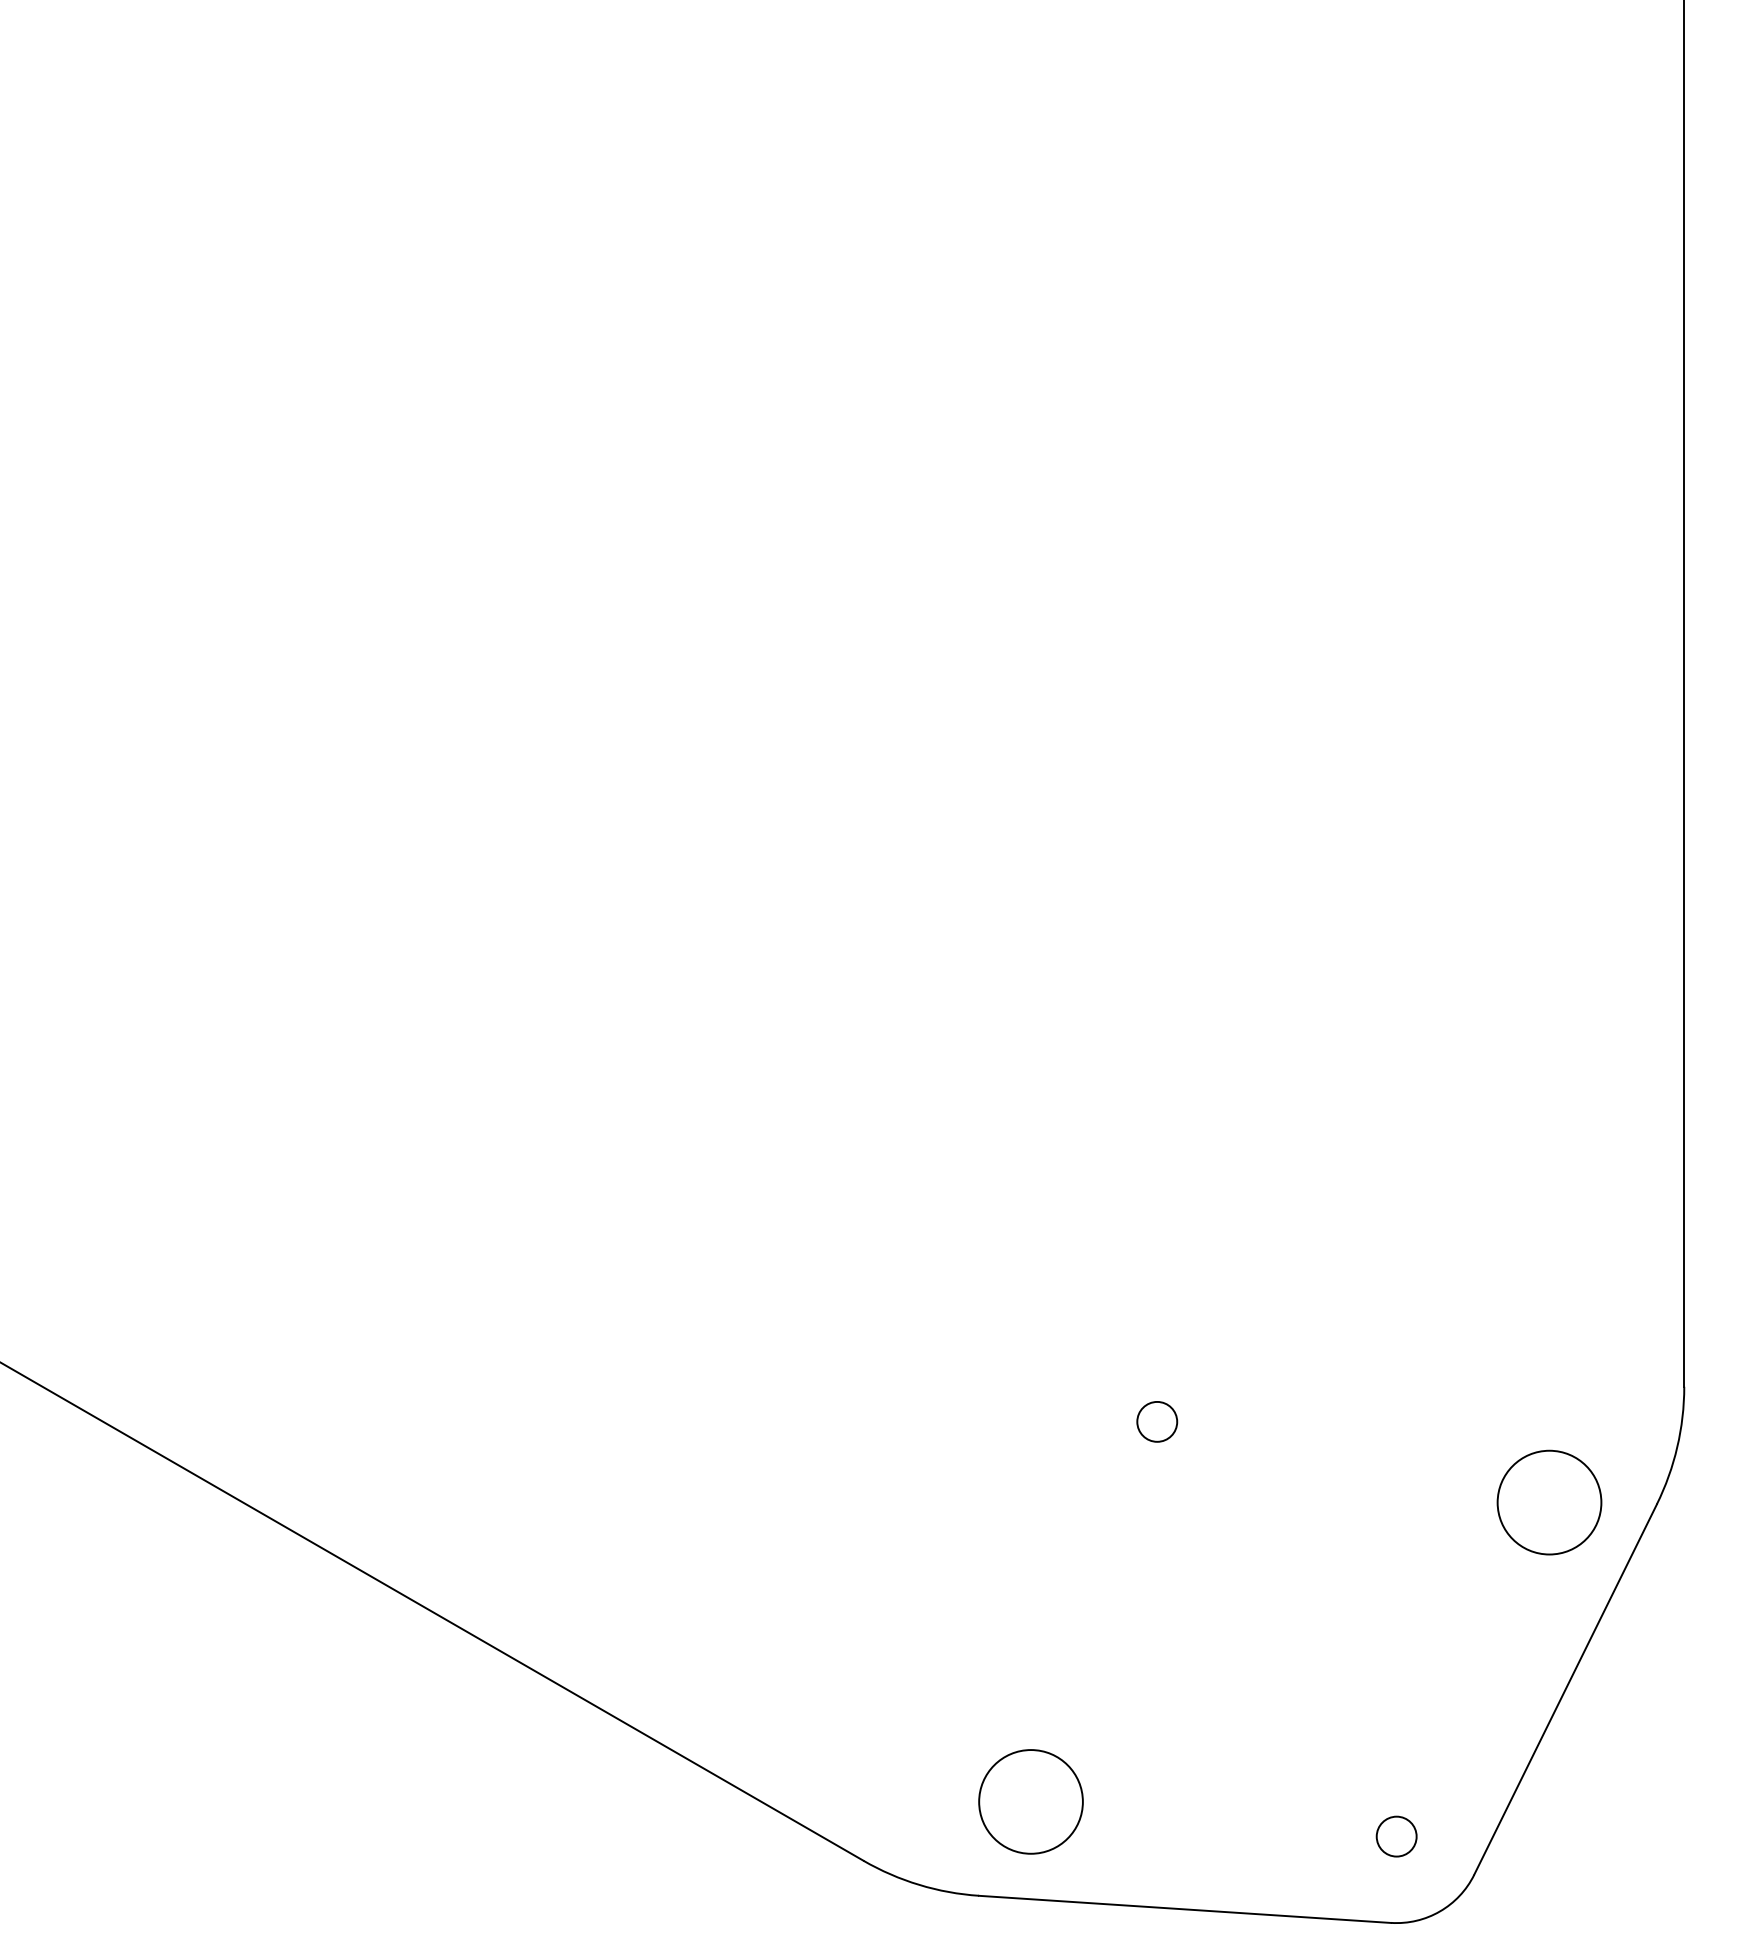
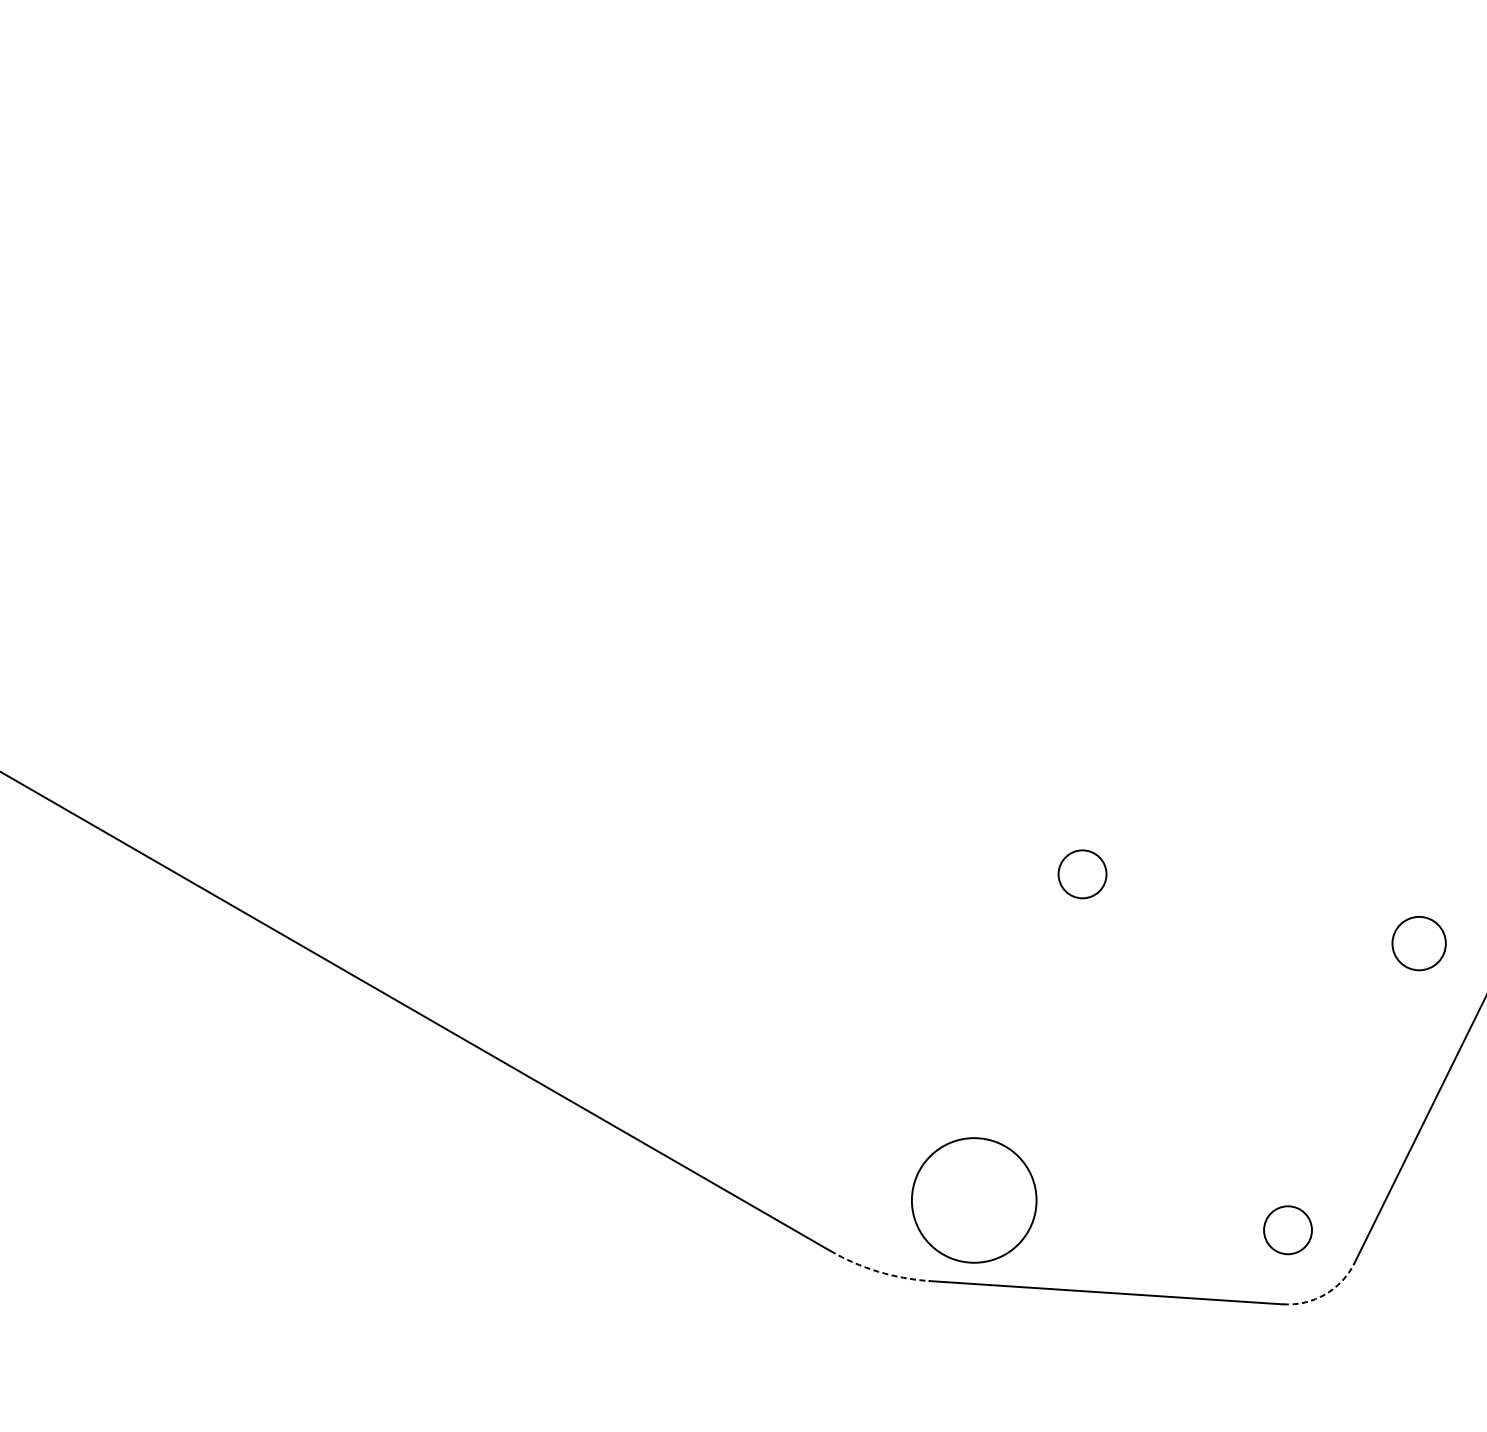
circle: (1157, 1421) -> (1082, 874), size x1.4
circle: (1549, 1502) -> (1419, 943), size x0.6
circle: (1030, 1801) -> (973, 1200), size x1.4
circle: (1396, 1836) -> (1287, 1230), size x1.4
arc: (919, 1884) -> (878, 1271), solid -> dashed
arc: (1439, 1911) -> (1324, 1294), solid -> dashed

